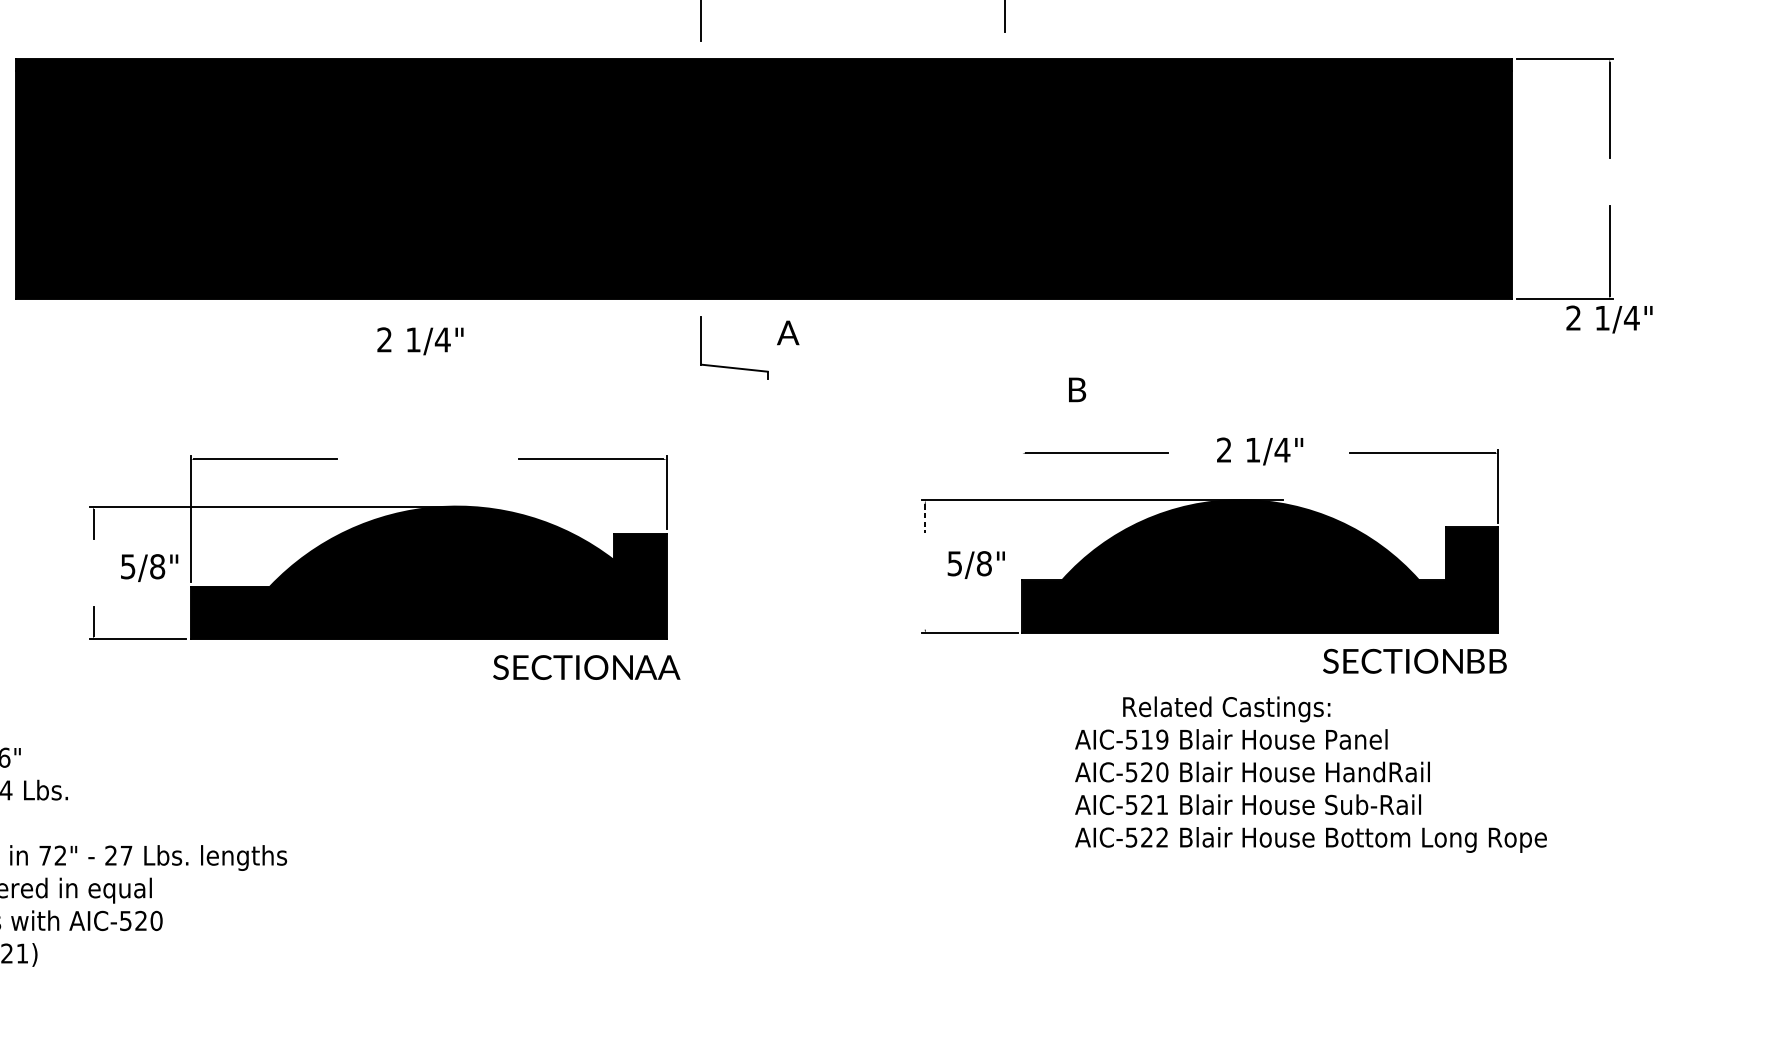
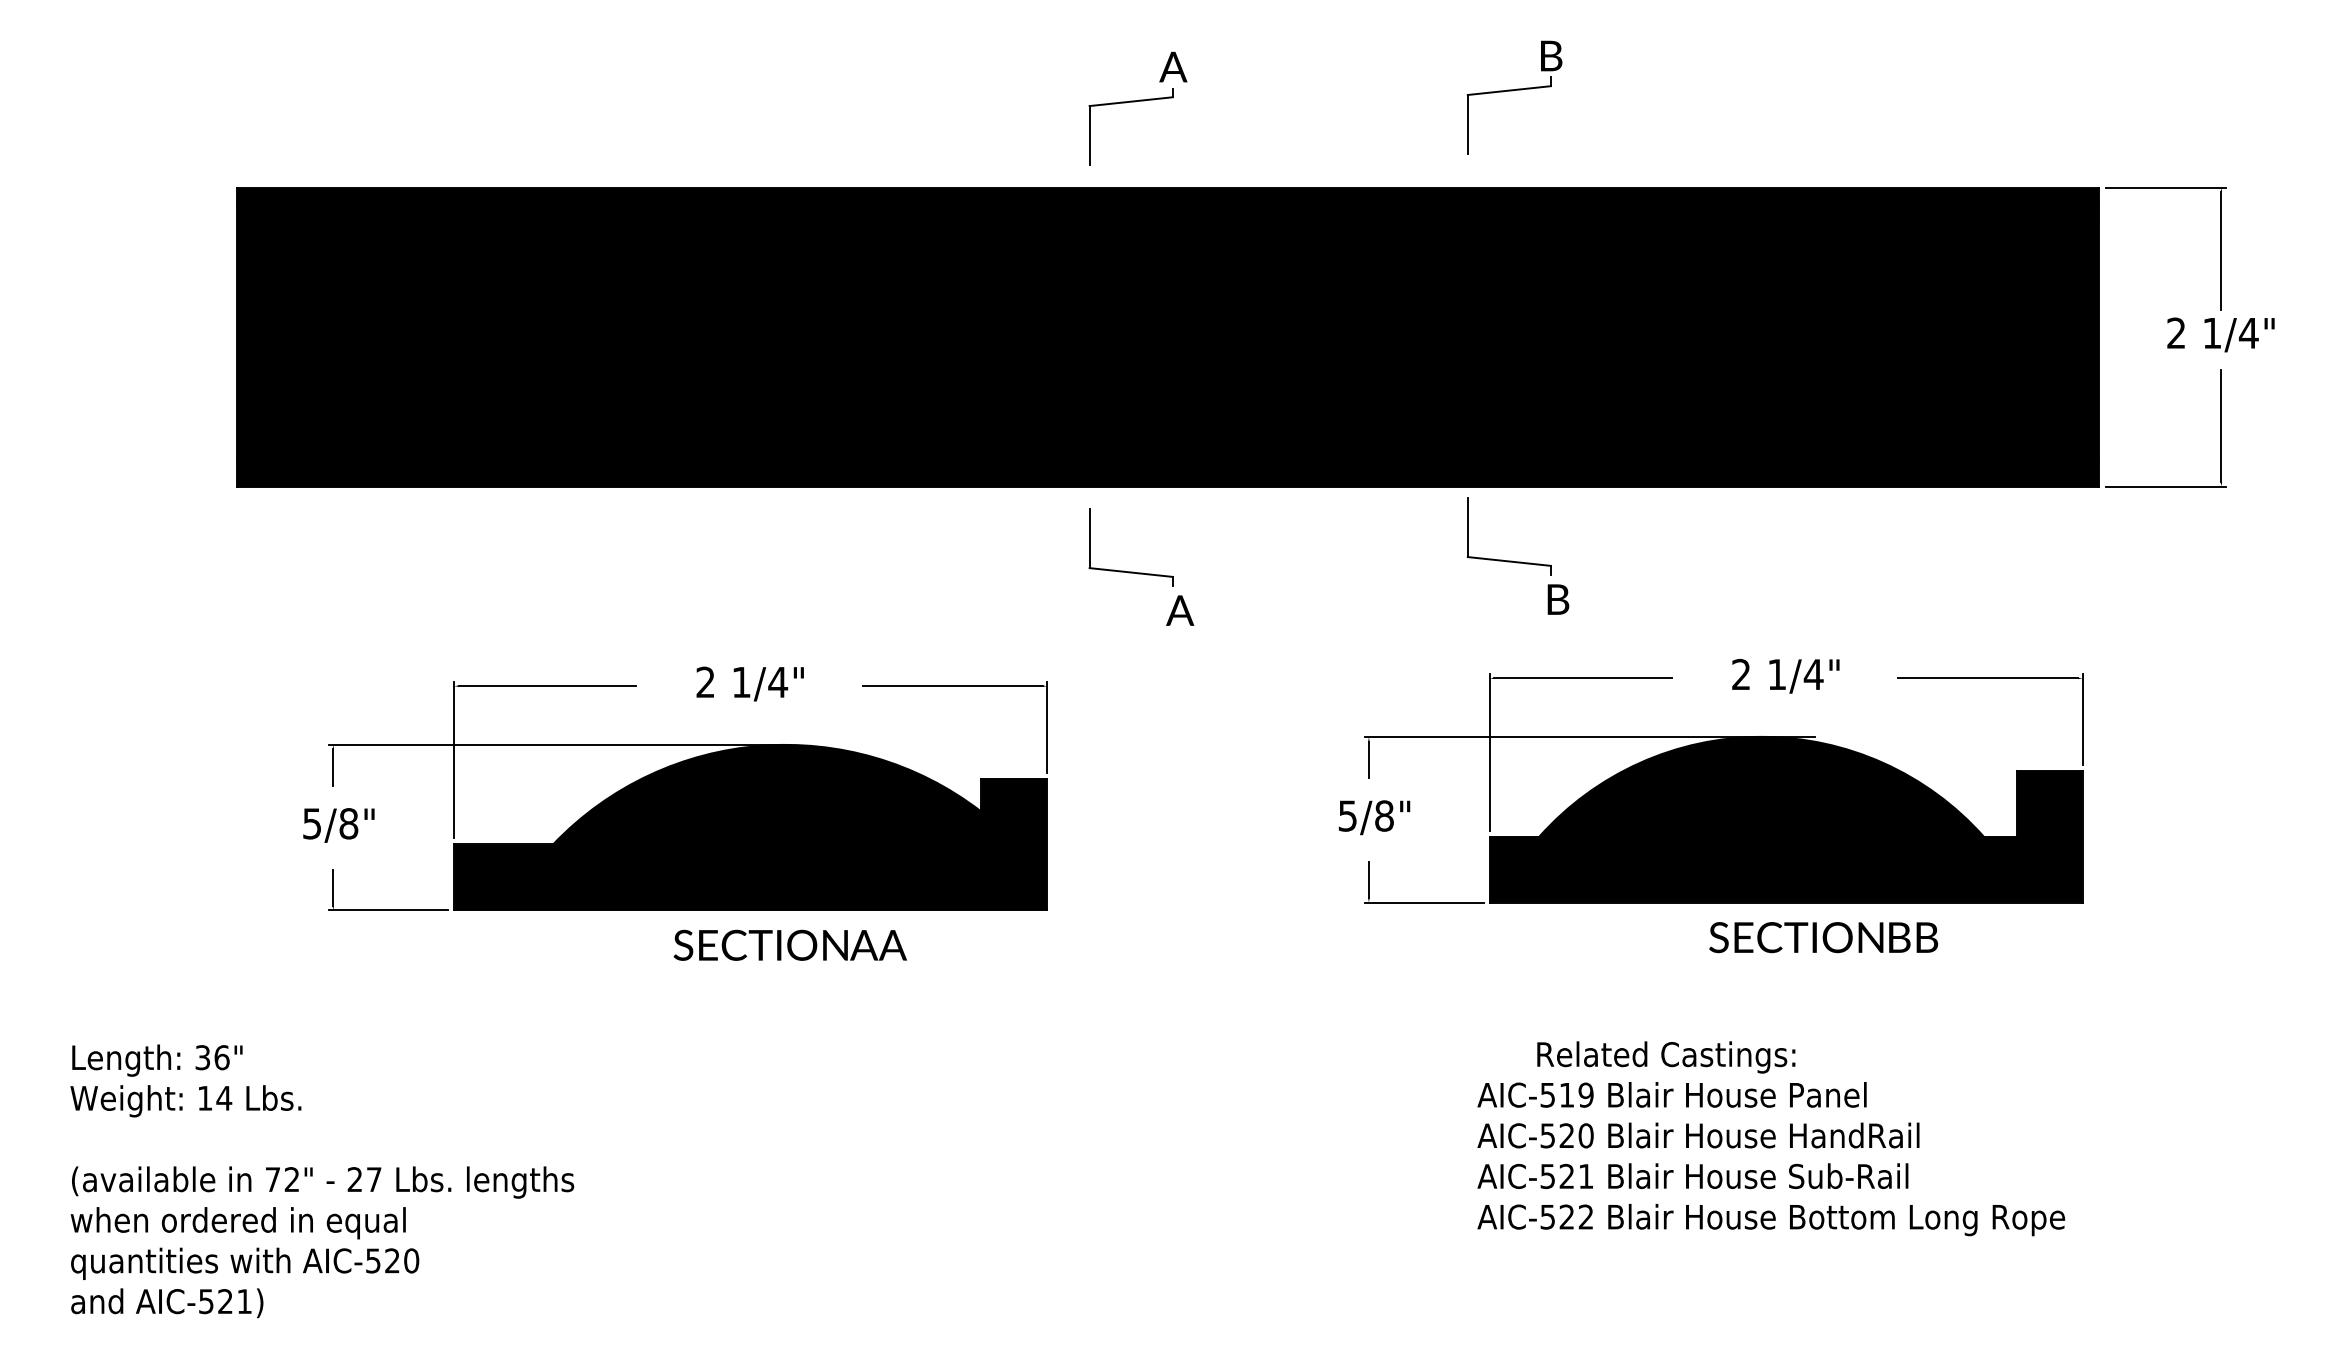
text: (1609, 319) -> (2220, 334), moved
text: (788, 332) -> (1180, 610), moved
text: (419, 340) -> (749, 683), moved
part: (1032, 357) -> (1502, 559), added
line: (1022, 512) -> (1489, 752), added
line: (924, 519) -> (1368, 760), dashed -> solid
text: (976, 564) -> (1374, 817), moved
text: (149, 568) -> (338, 825), moved
line: (924, 614) -> (1368, 879), added
text: (1414, 661) -> (1823, 937), moved
text: (586, 666) -> (789, 944), moved
text: (1311, 774) -> (1771, 1138), moved

